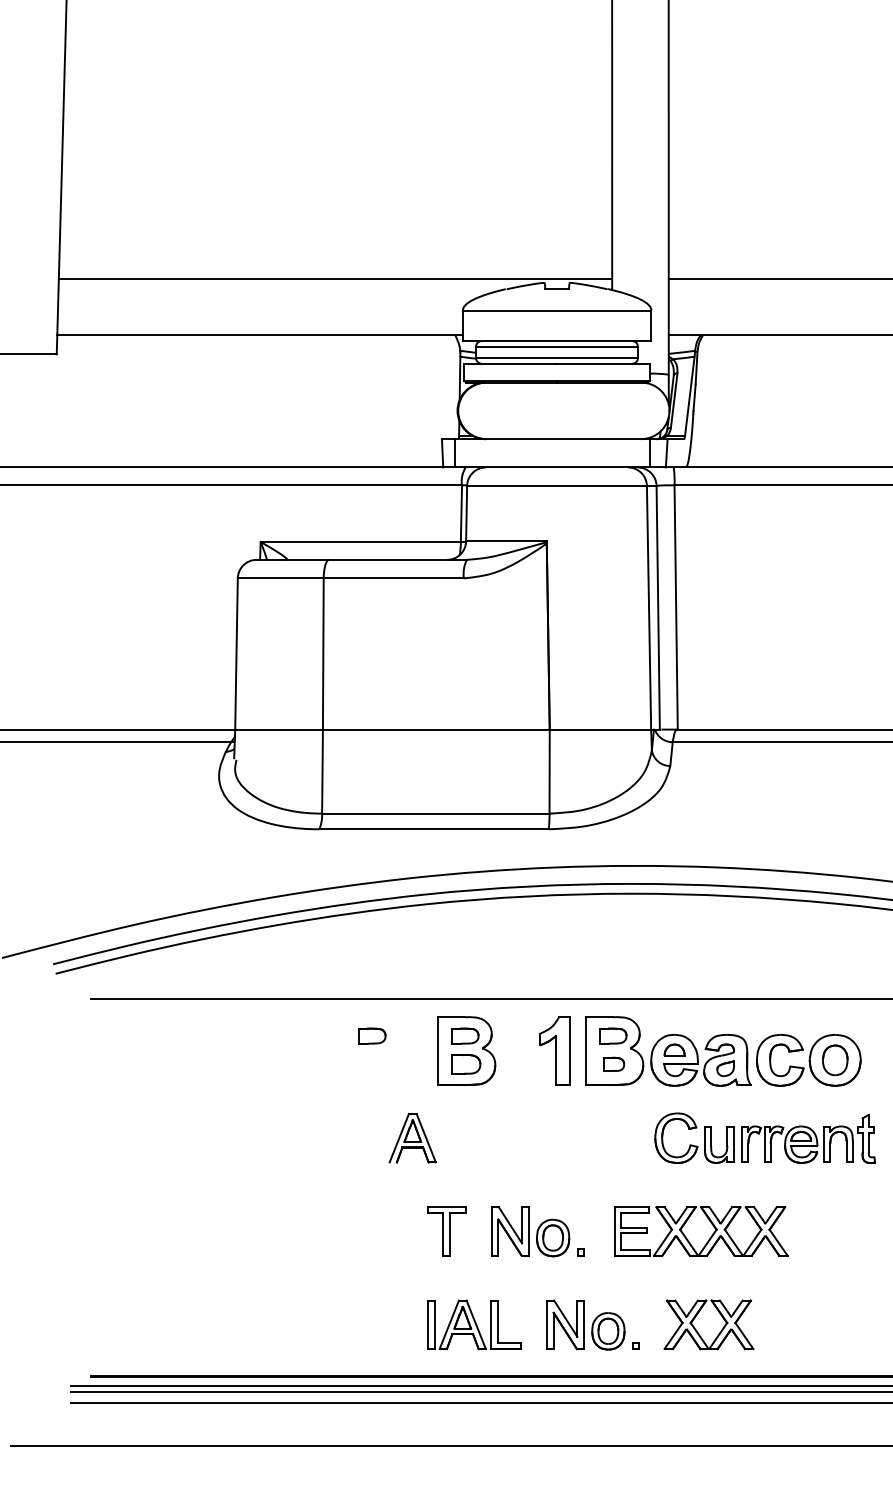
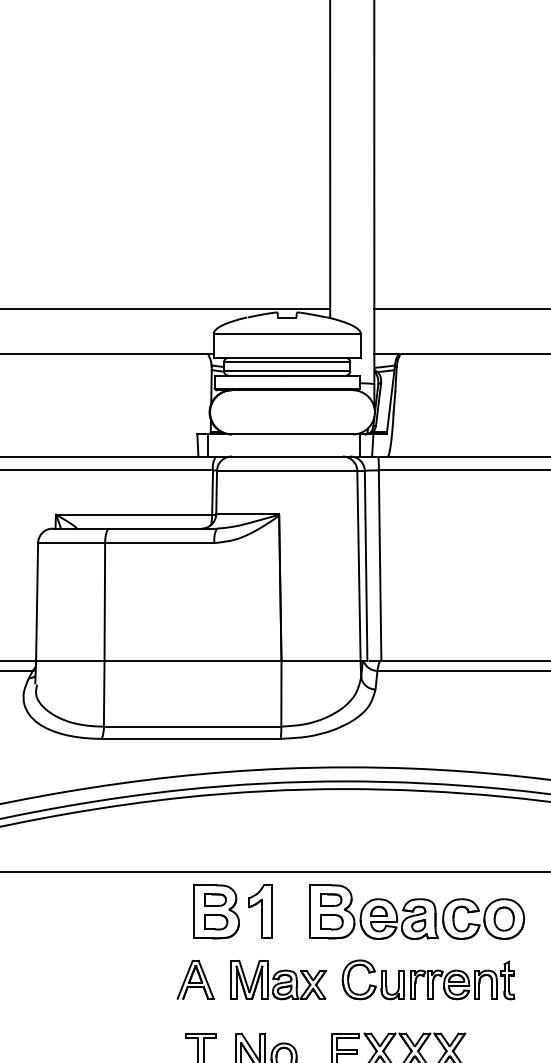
part: (372, 1035) -> (143, 899), removed
part: (554, 1050) -> (260, 911), moved
part: (614, 1064) -> (332, 922), size x1.43
part: (764, 1137) -> (427, 979), moved
part: (412, 1138) -> (195, 980), moved
part: (545, 1138) -> (278, 980), added

